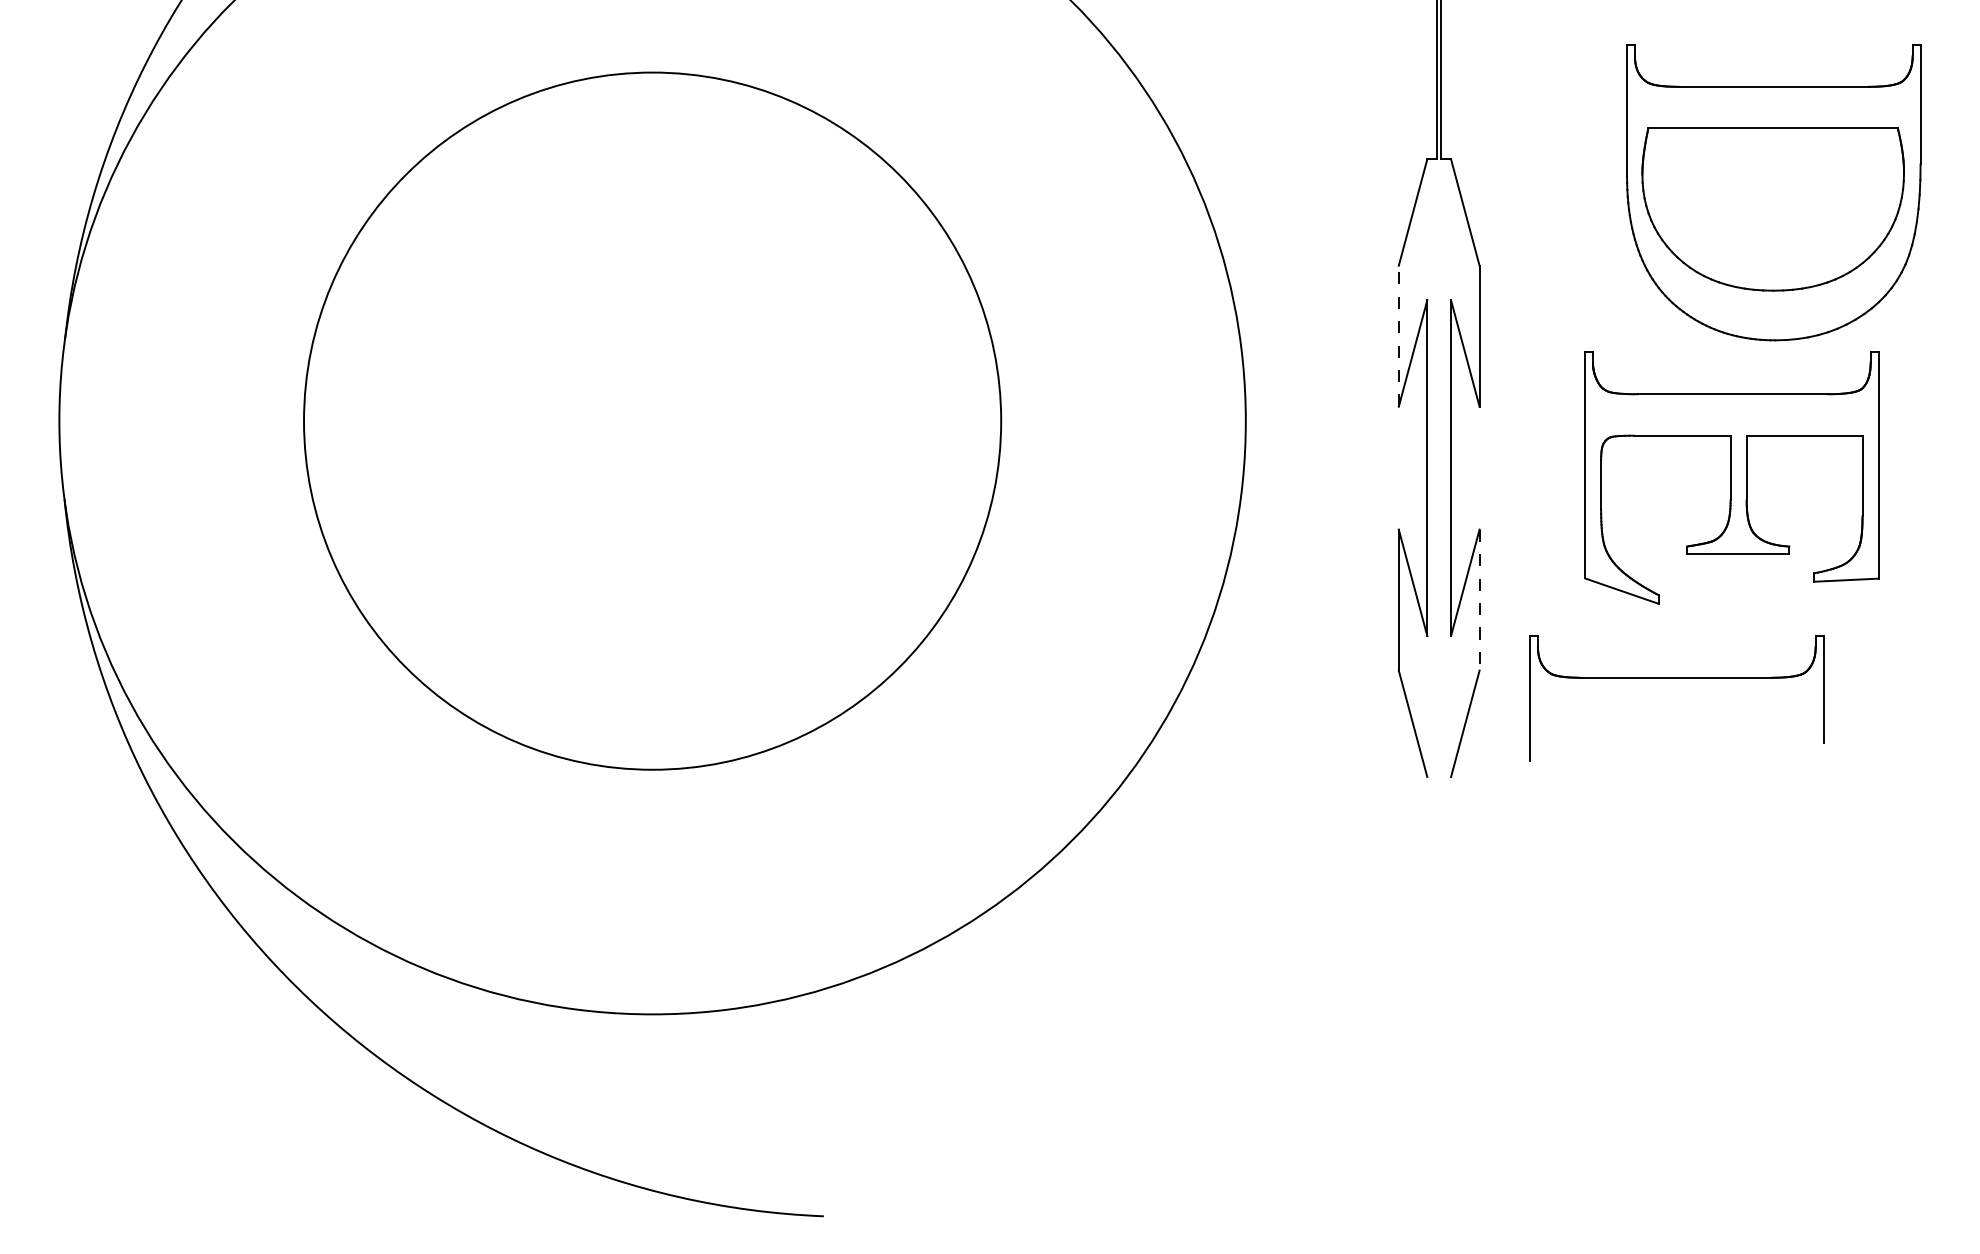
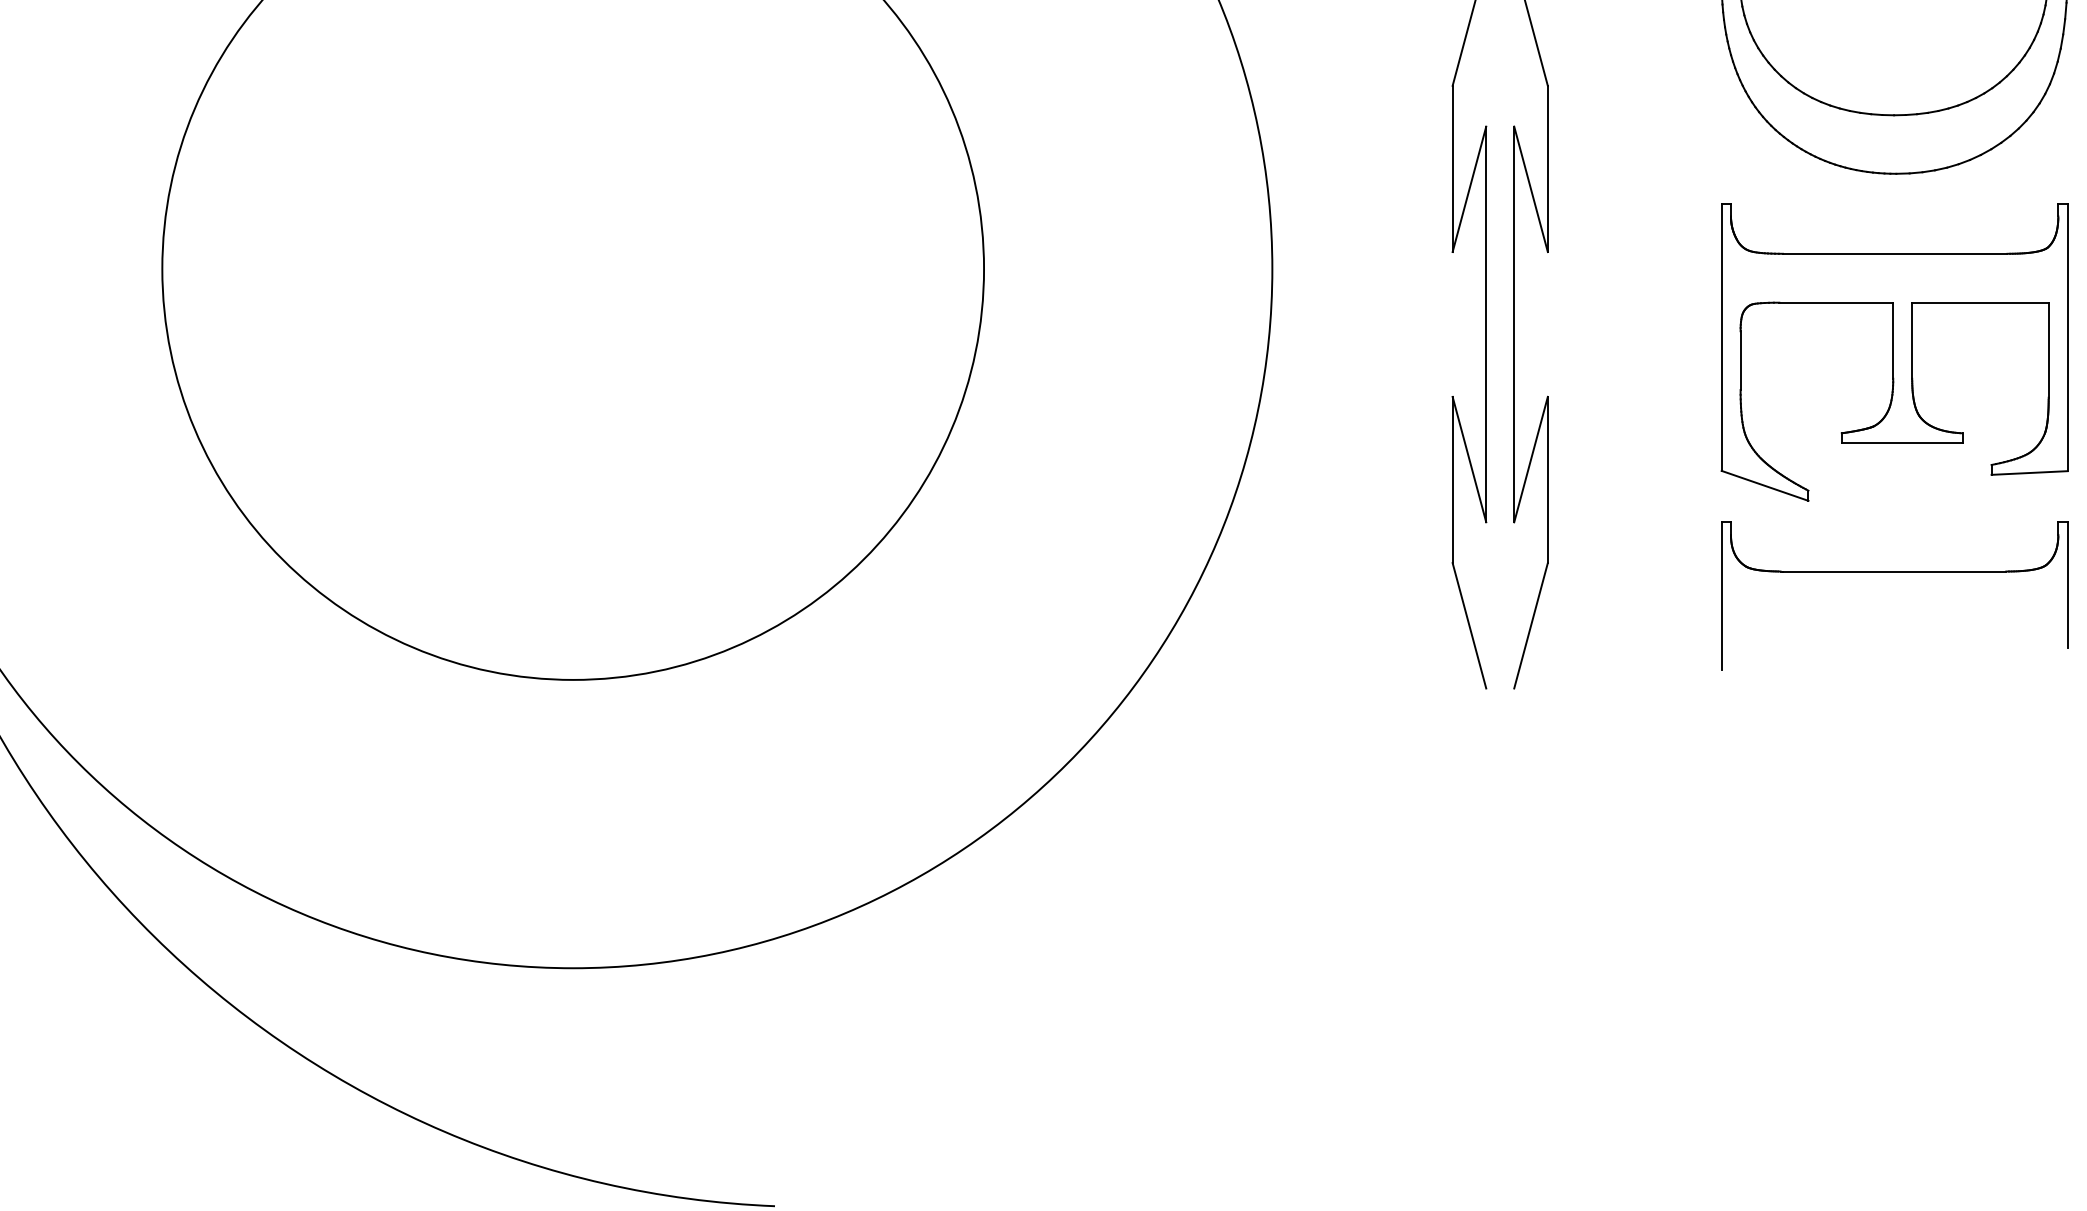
line: (1398, 336) -> (1452, 169), dashed -> solid
part: (1731, 477) -> (1894, 351), moved
line: (1479, 600) -> (1547, 480), dashed -> solid
part: (1676, 678) -> (1894, 572), moved

